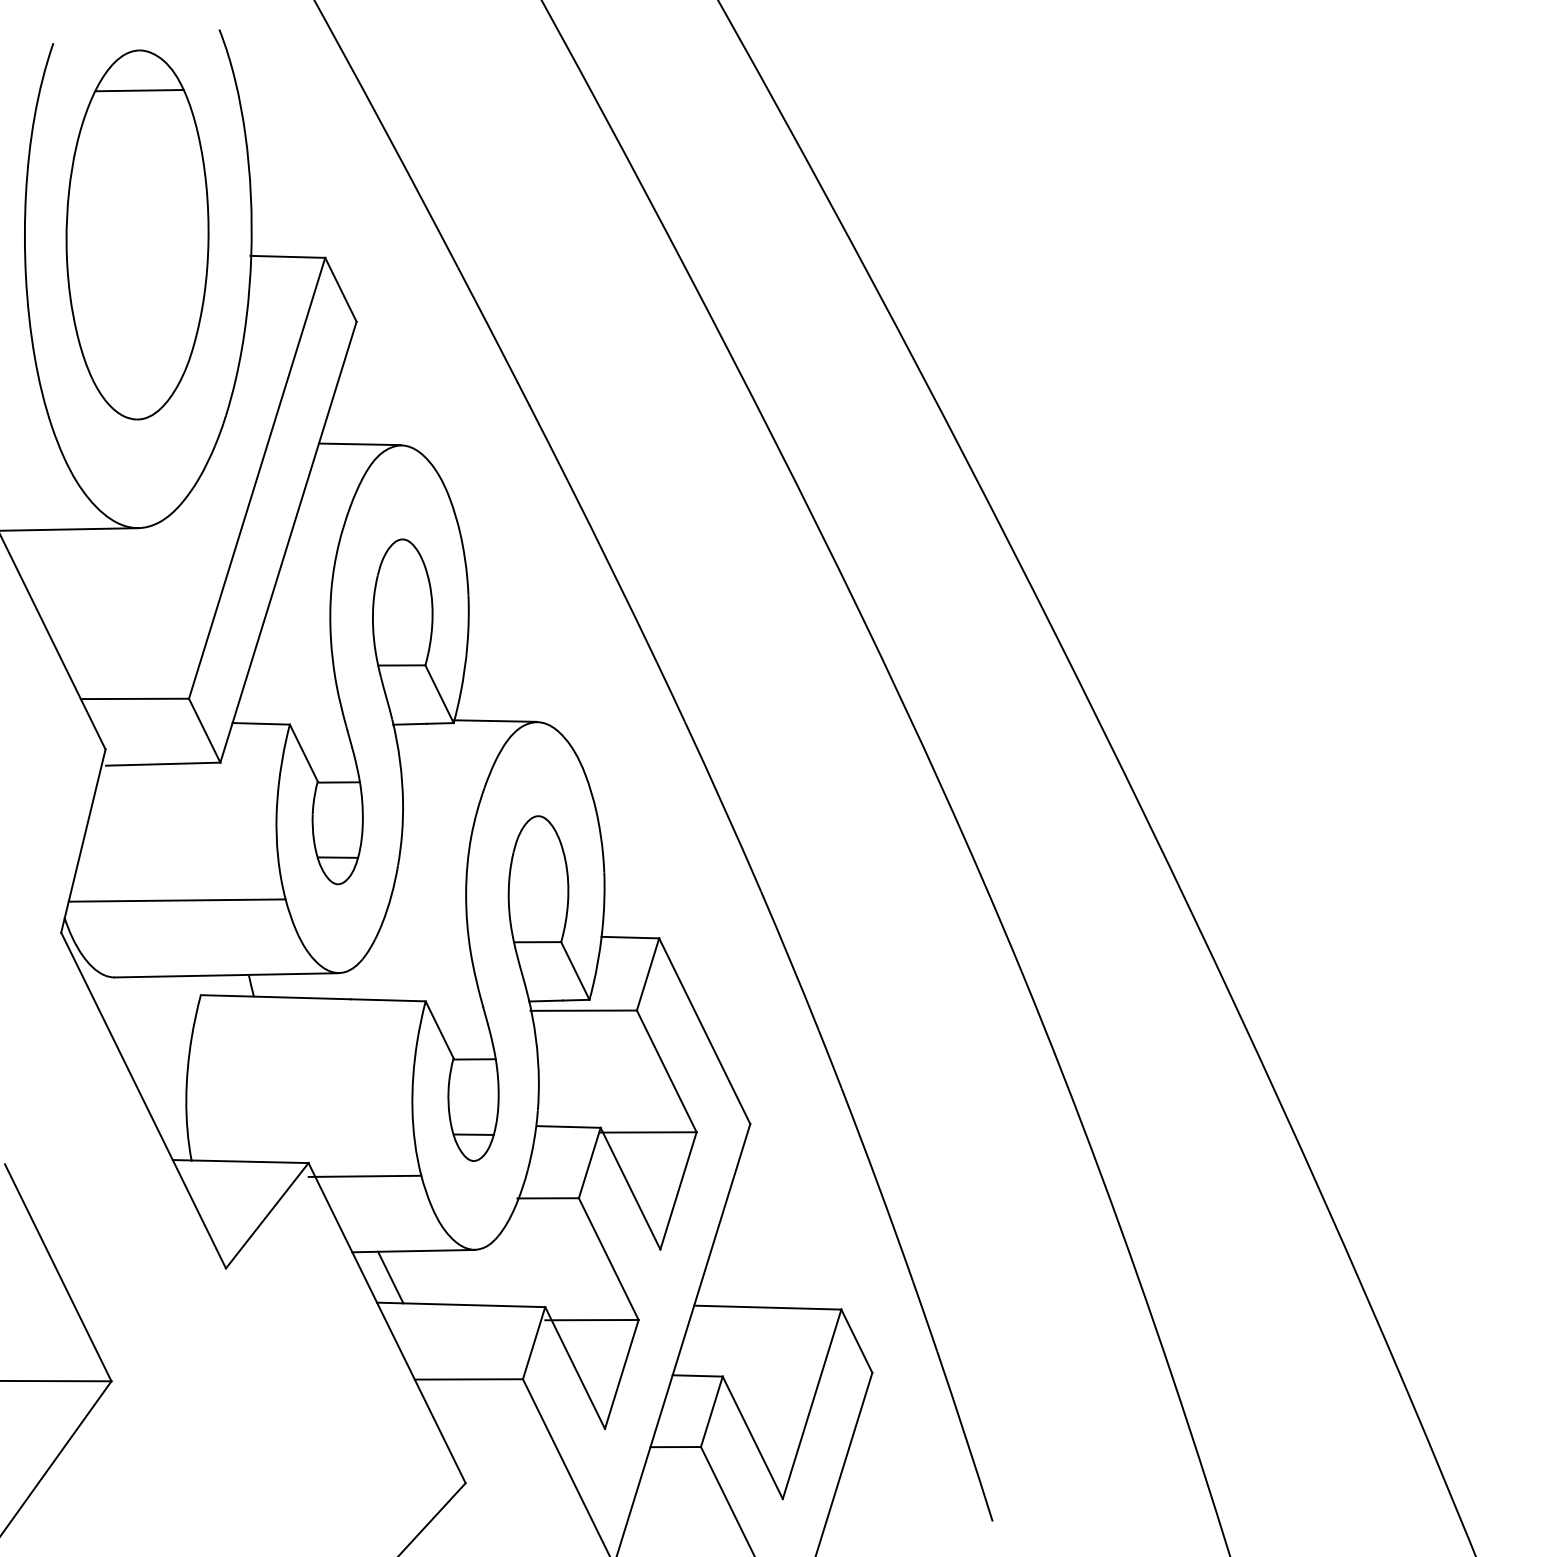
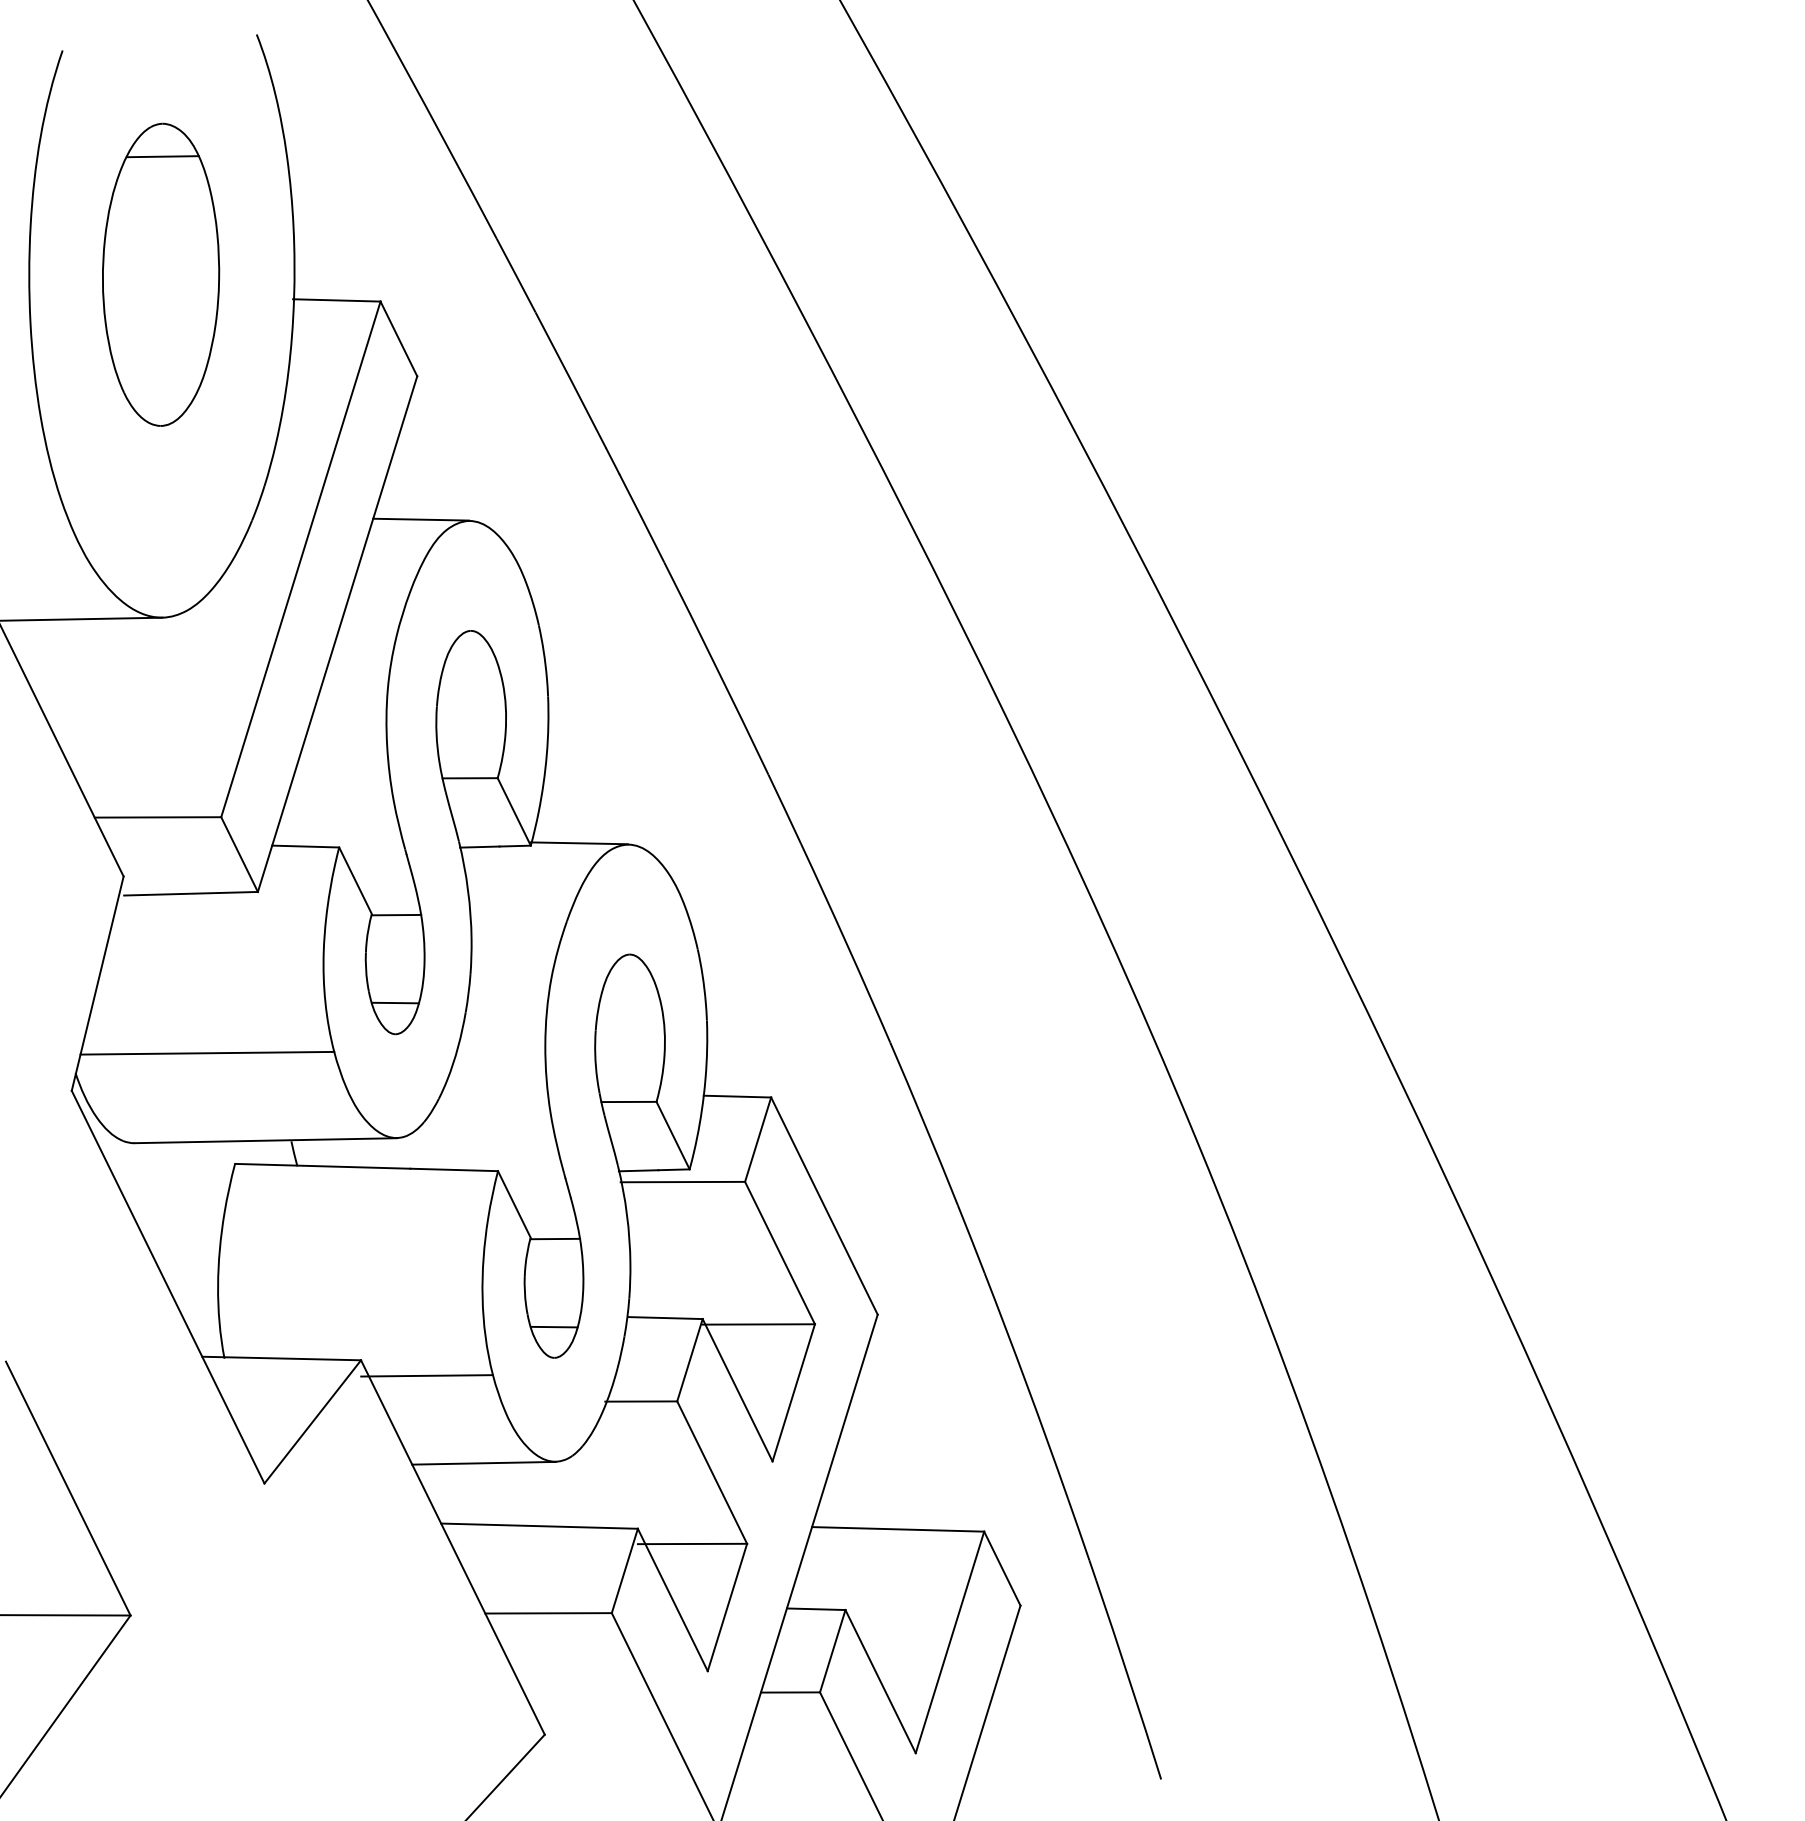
part: (137, 234) -> (160, 274), size x0.7
line: (390, 1277) -> (456, 1494), removed

